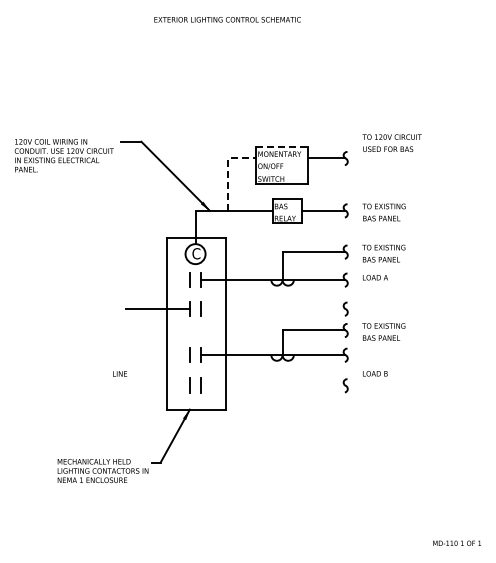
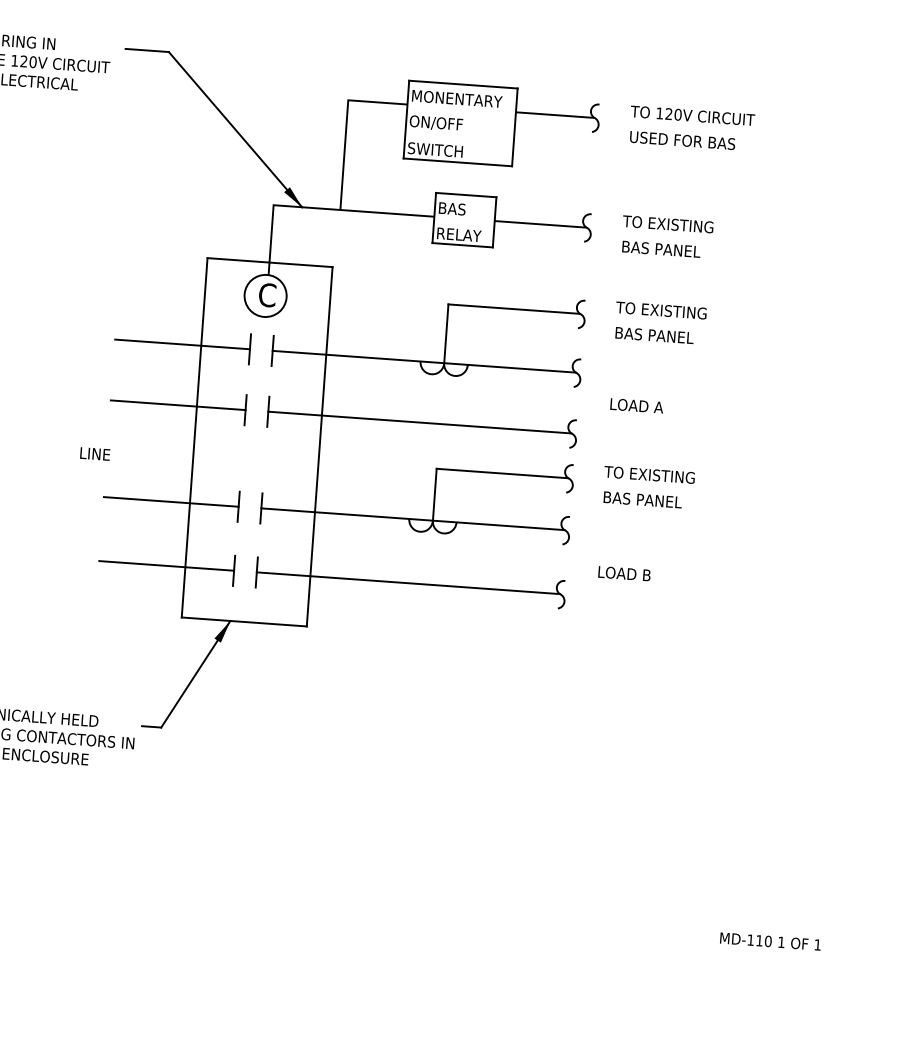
text: (391, 142) -> (690, 126), moved
line: (282, 147) -> (463, 85), dashed -> solid
line: (228, 169) -> (347, 123), dashed -> solid
text: (375, 277) -> (636, 405), moved
line: (157, 279) -> (182, 343), added
line: (272, 308) -> (418, 421), added
line: (157, 355) -> (170, 502), added
text: (120, 373) -> (96, 453), moved
line: (157, 385) -> (166, 565), added
line: (272, 385) -> (407, 582), added

